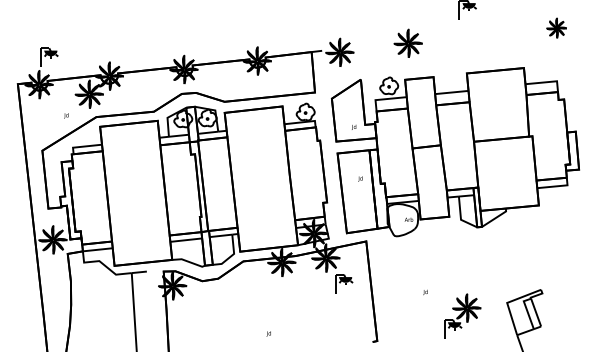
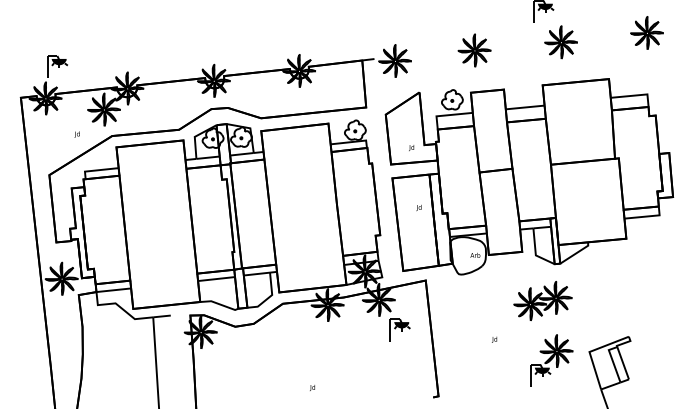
part: (556, 27) -> (646, 31), size x1.43
part: (482, 35) -> (560, 41), added
part: (466, 258) -> (542, 300), added
part: (462, 315) -> (551, 359), moved

